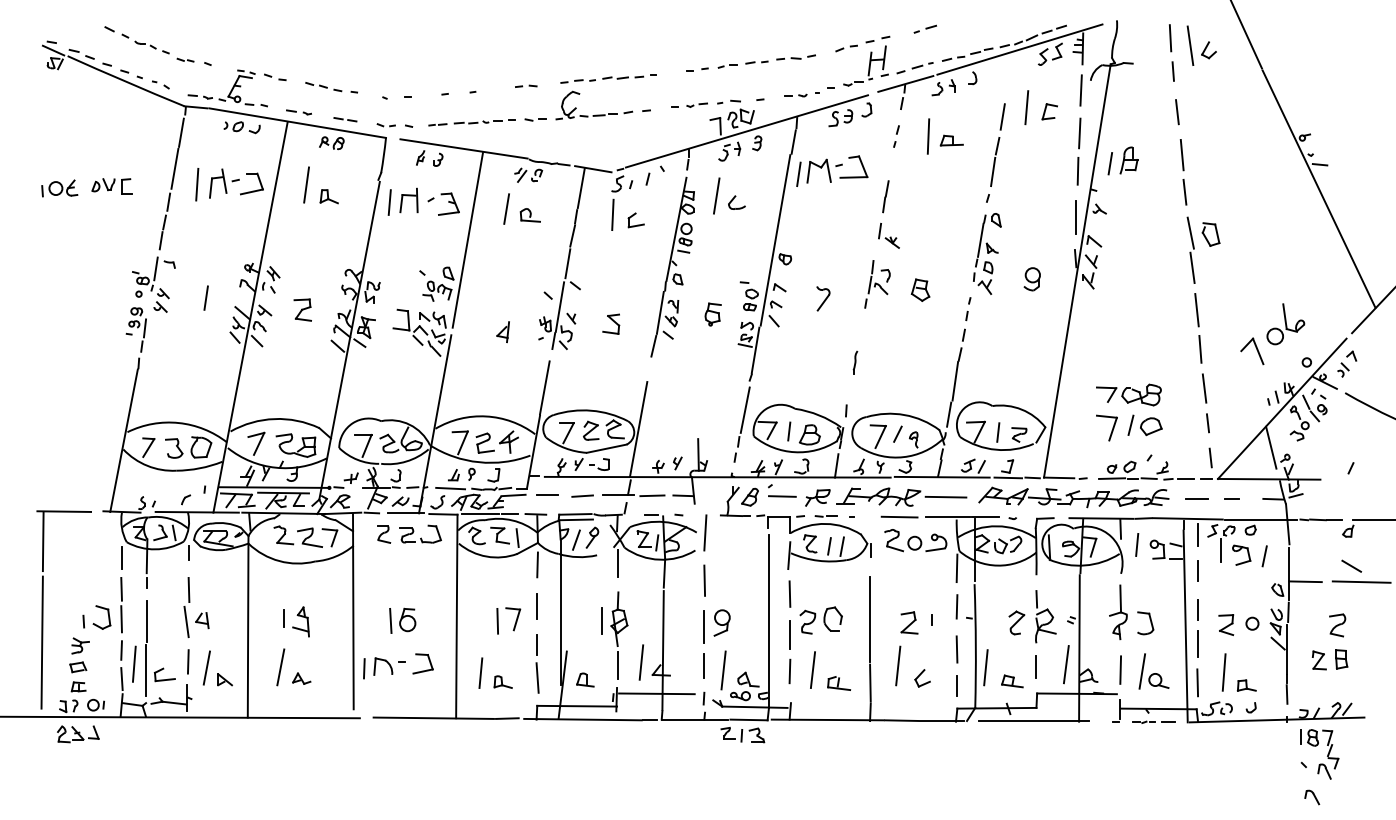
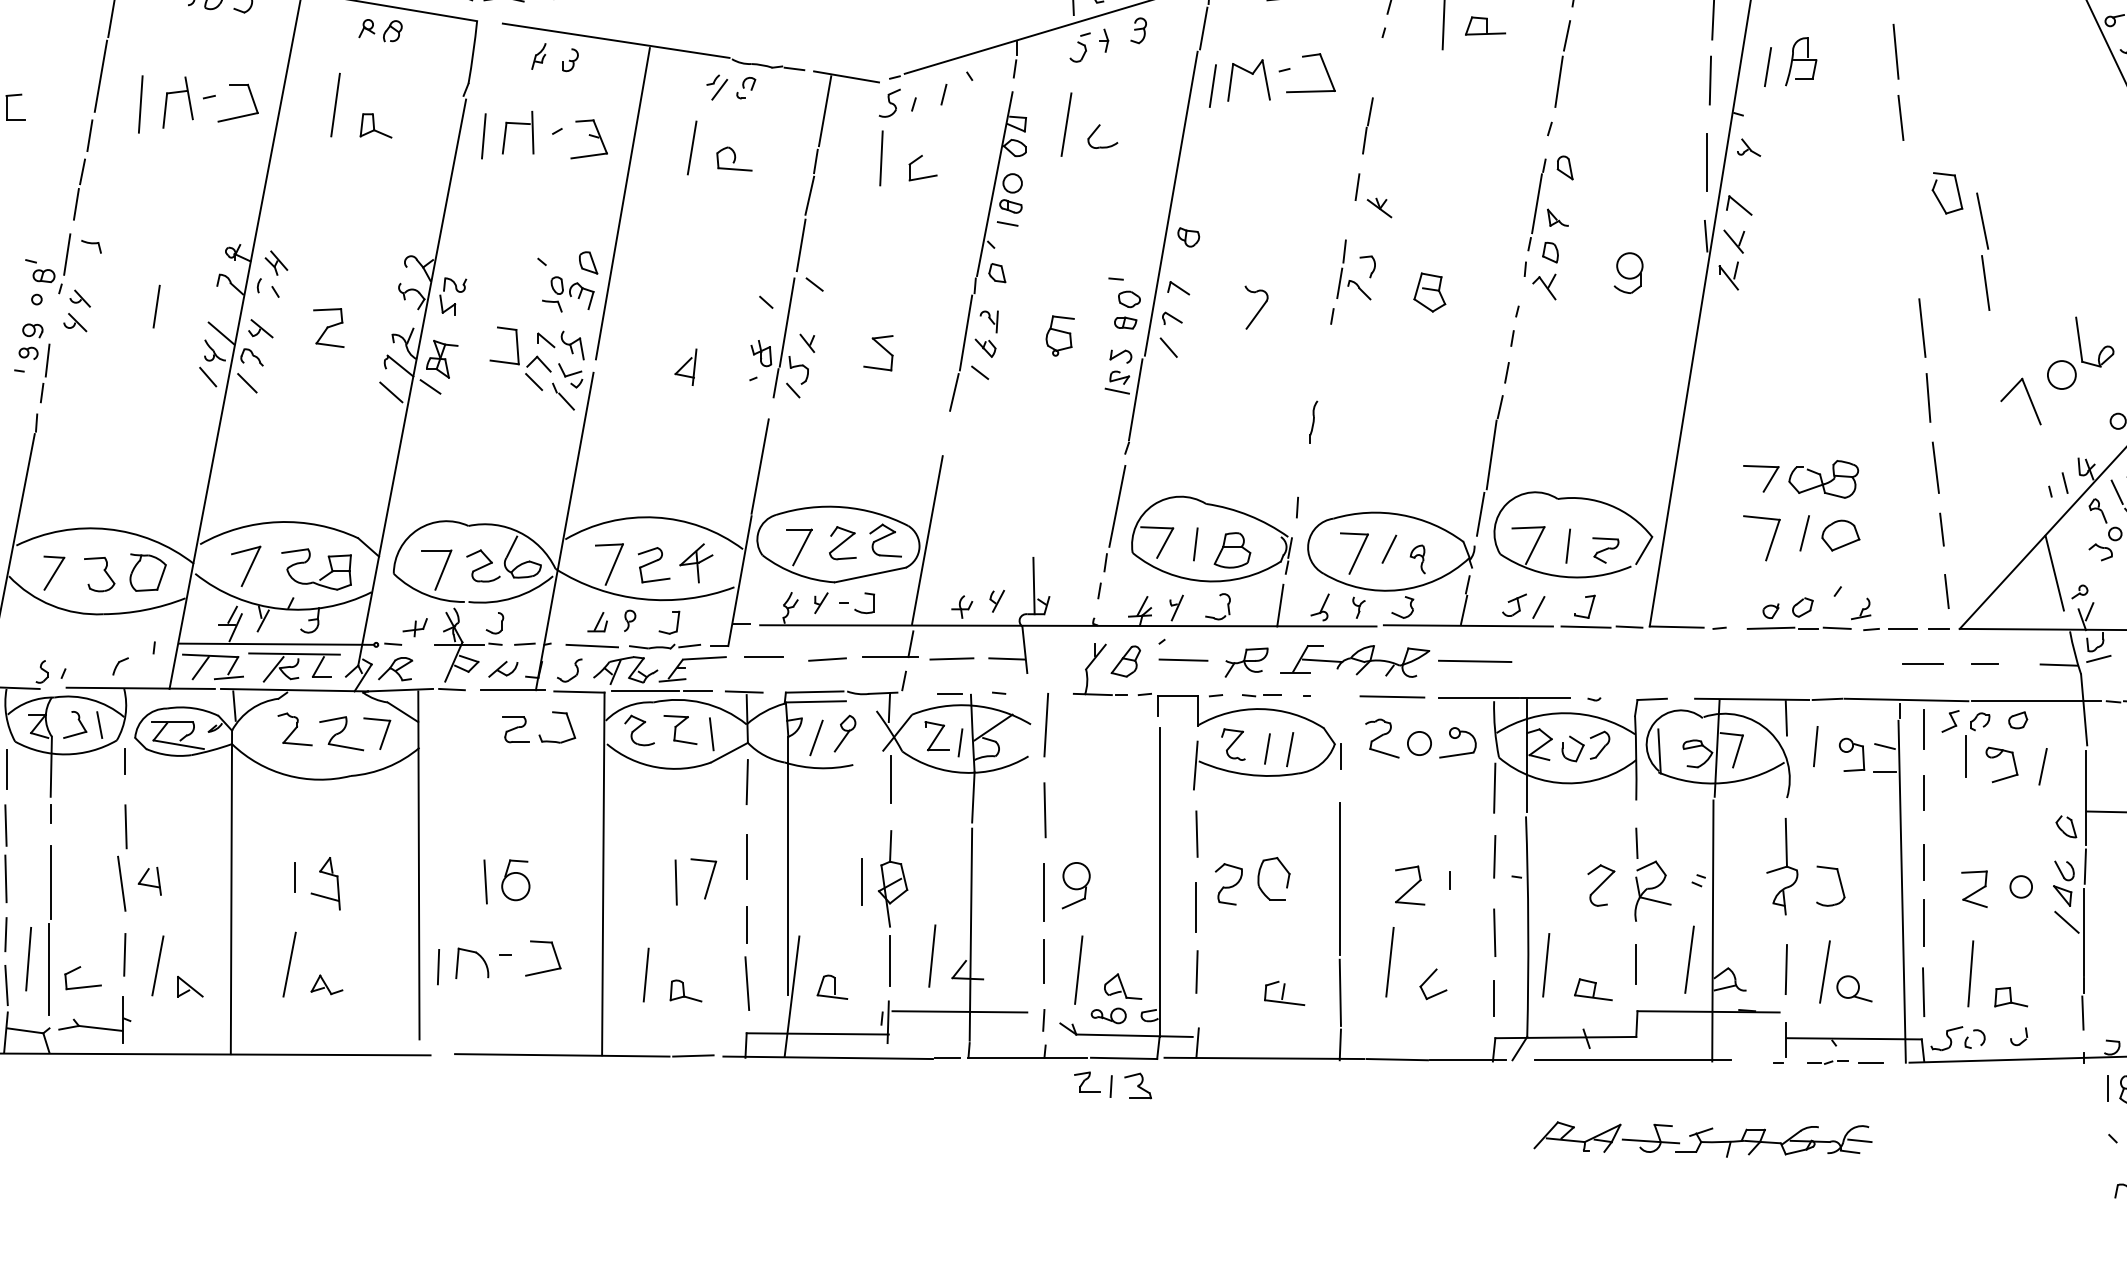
part: (1190, 249) -> (1982, 250), moved
part: (1073, 497) -> (1702, 1139), moved
part: (384, 534) -> (474, 727), removed
line: (812, 669) -> (1237, 968), removed

